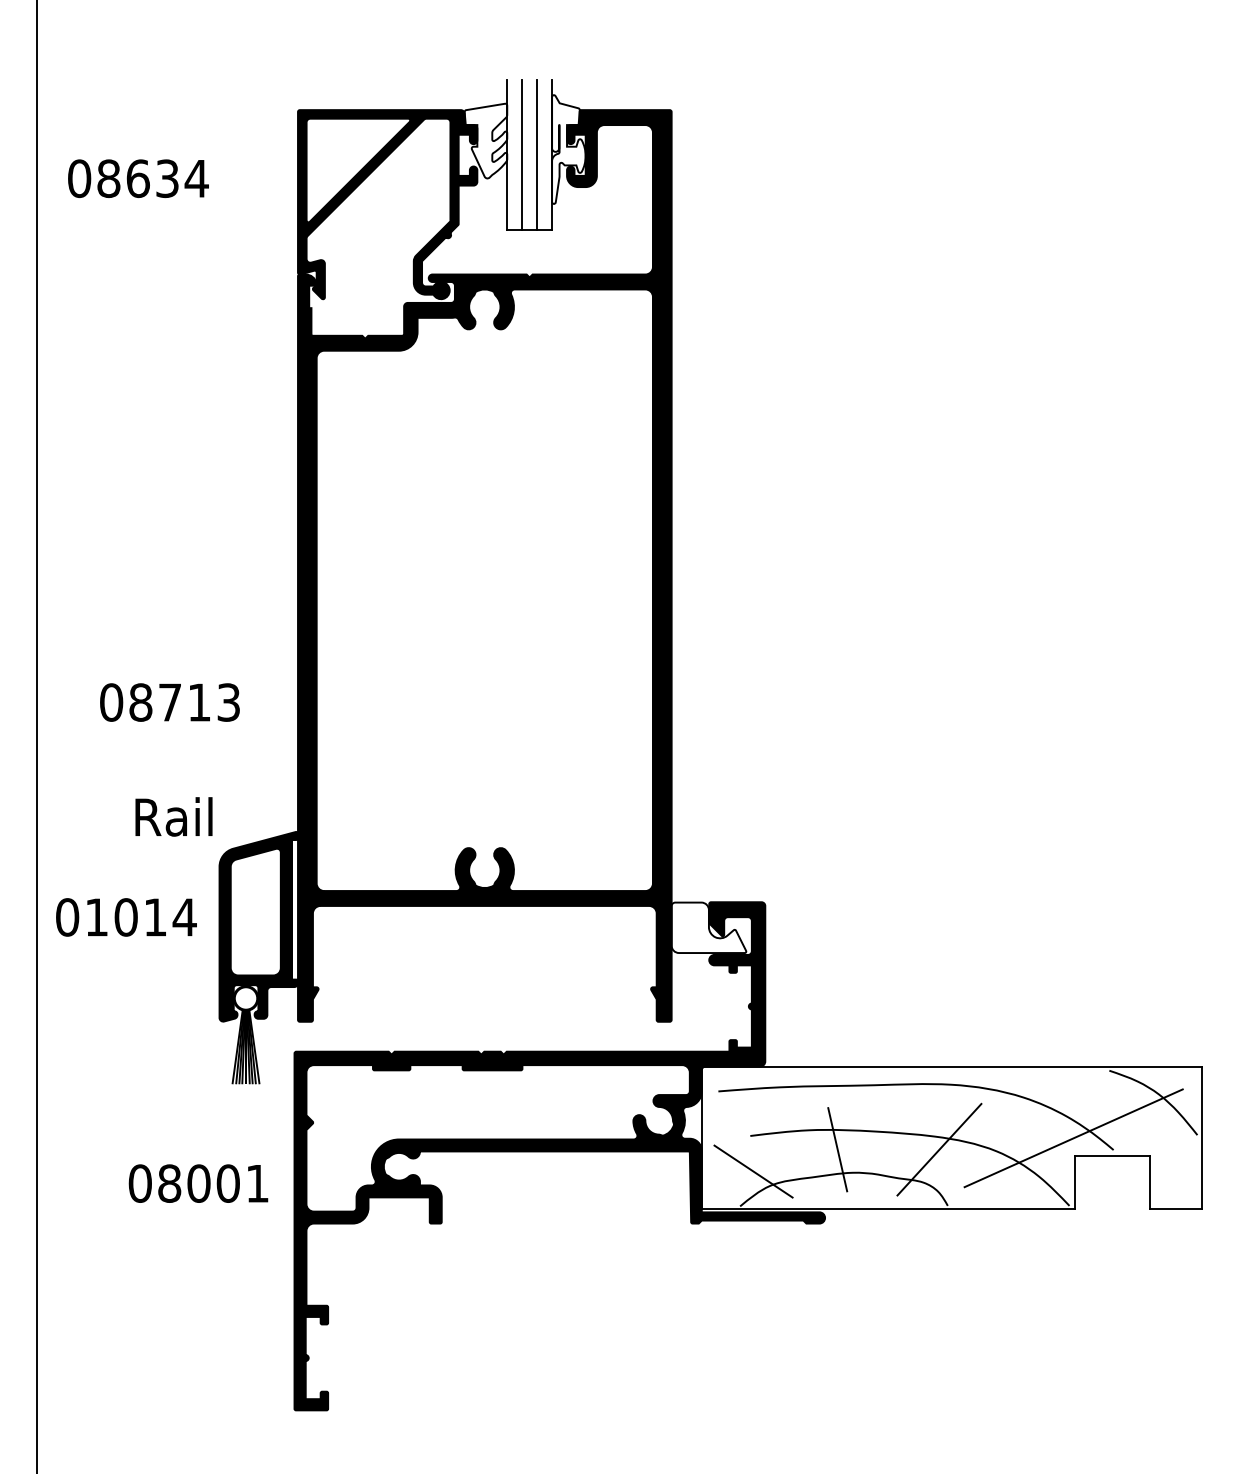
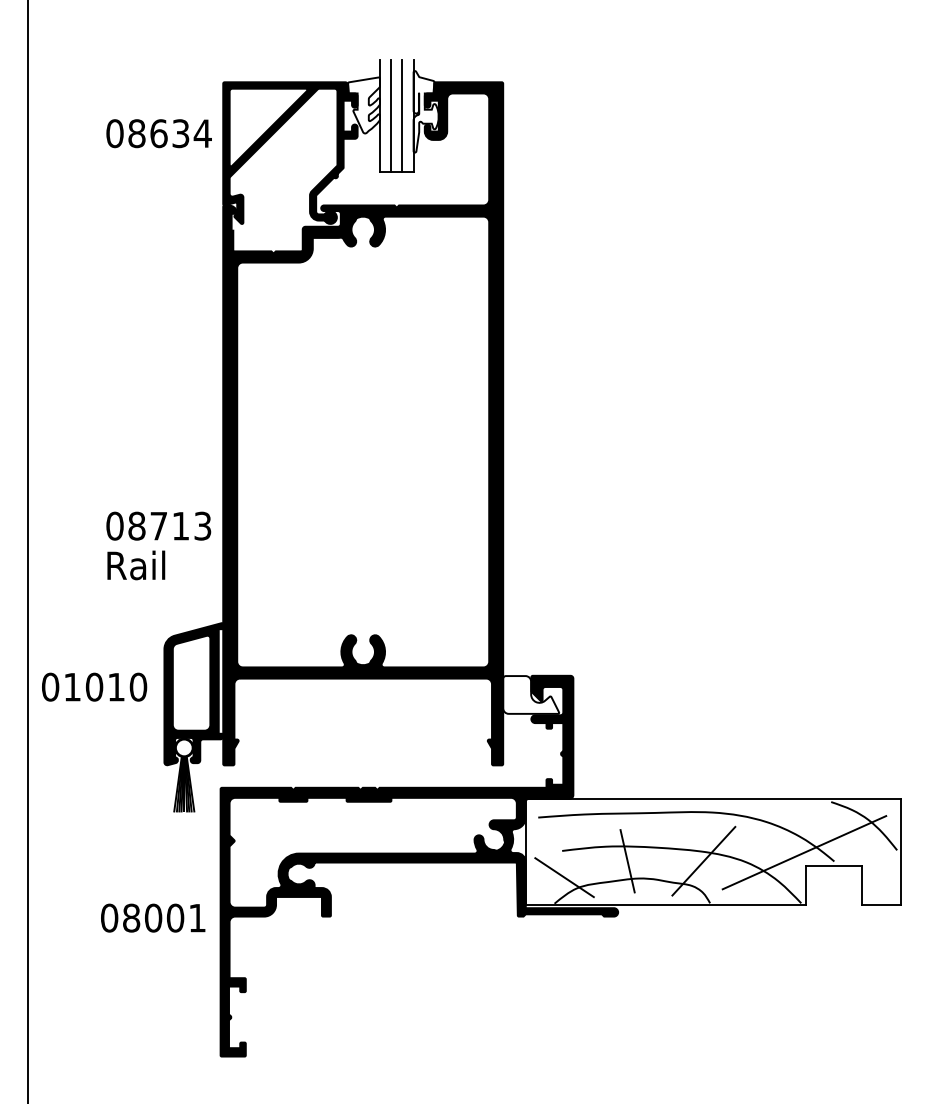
text: (138, 178) -> (159, 133), moved
text: (169, 702) -> (158, 526), moved
text: (173, 816) -> (135, 565), moved
text: (184, 917) -> (138, 687), 01014 -> 01010
text: (198, 1183) -> (153, 918), moved

